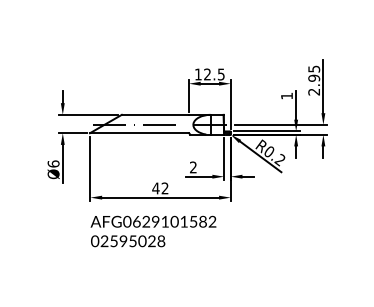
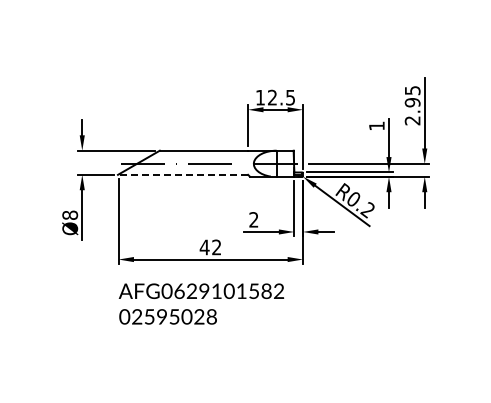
line: (139, 132) -> (182, 174), solid -> dashed
text: (53, 163) -> (69, 214), Ø6 -> Ø8

